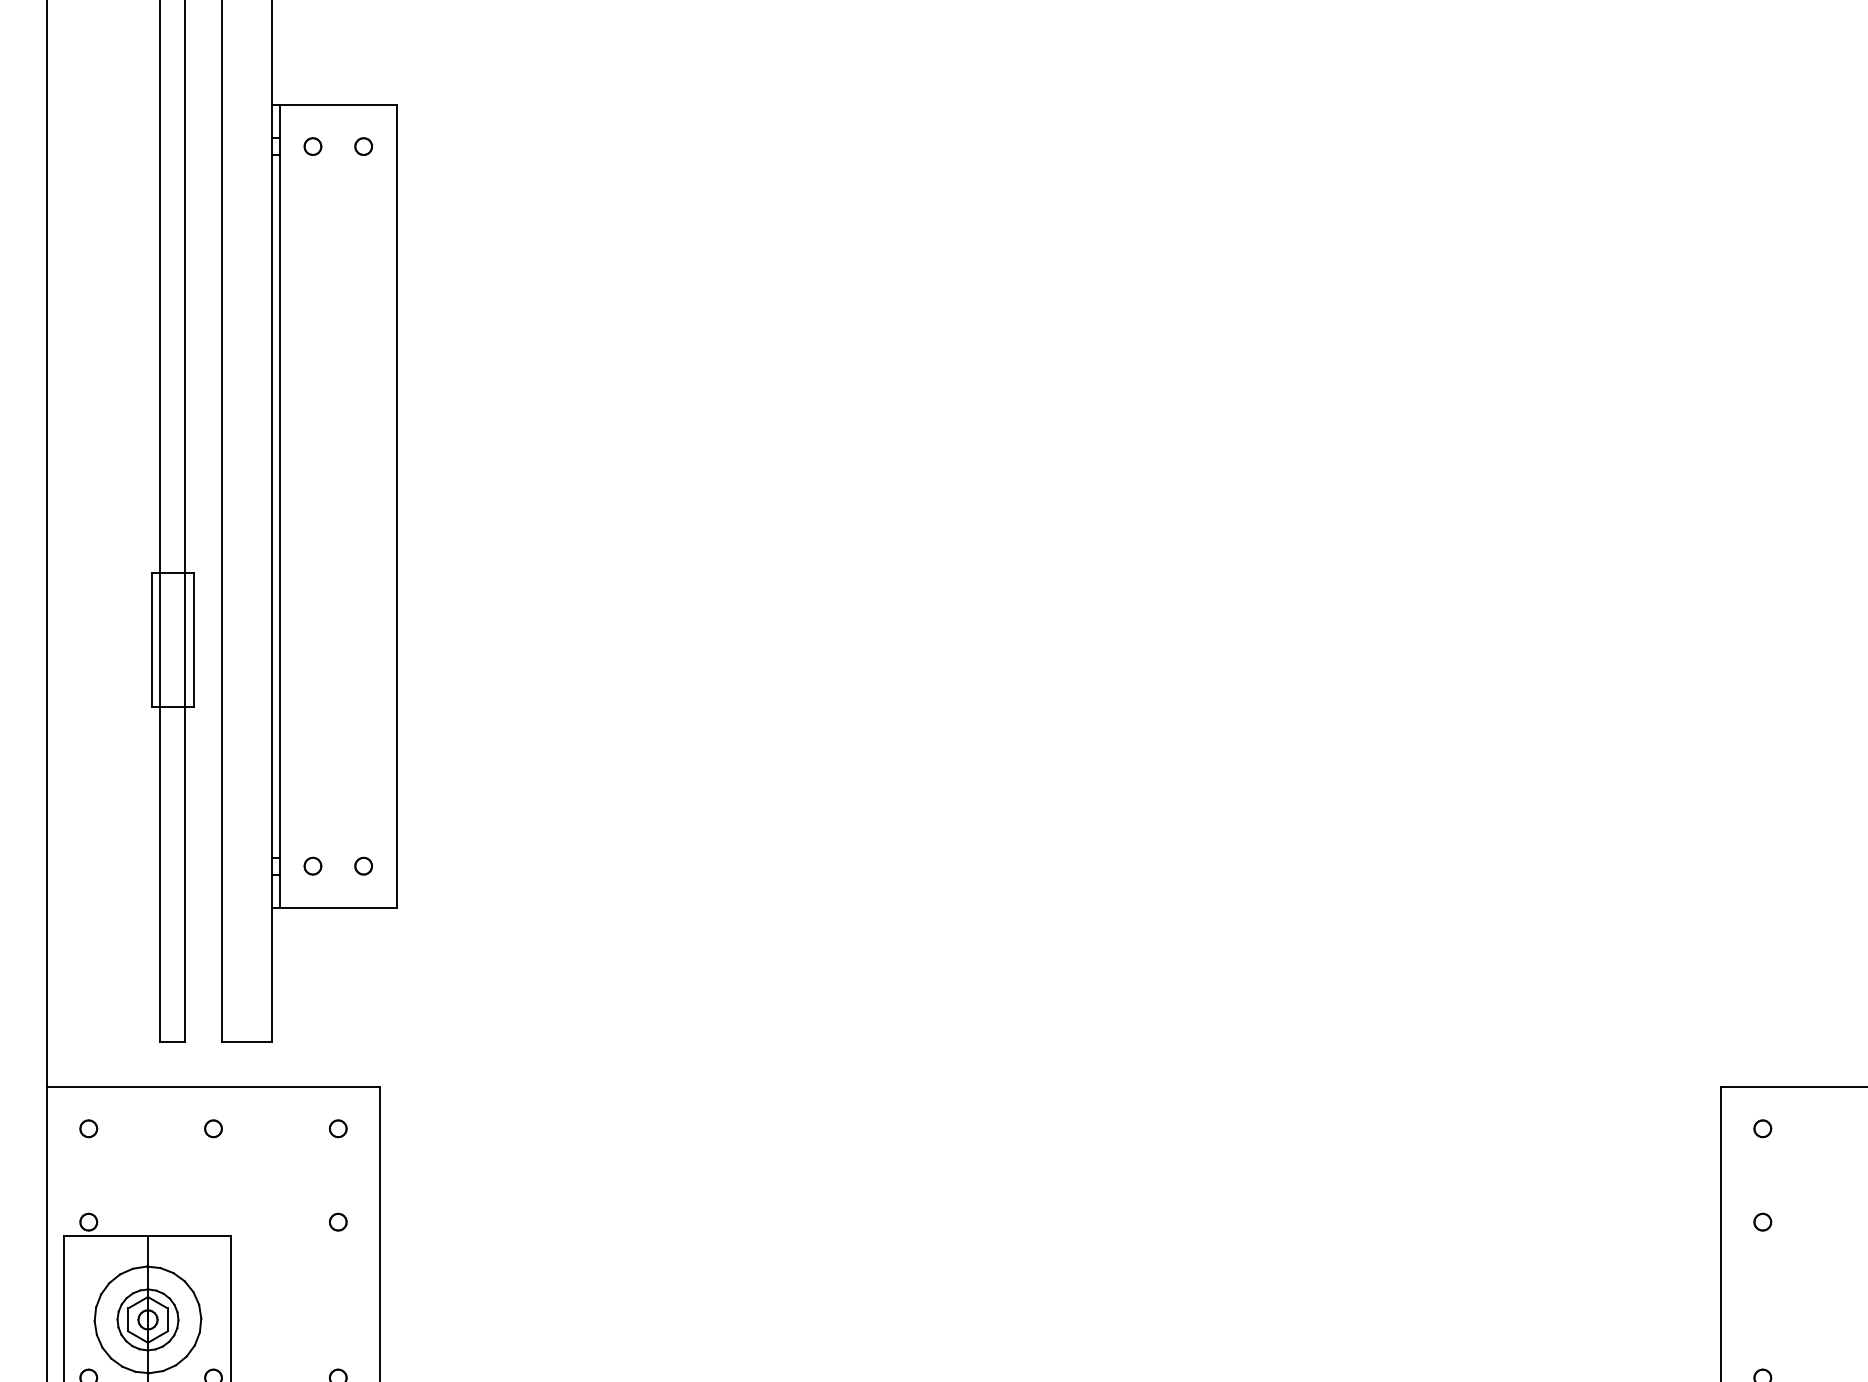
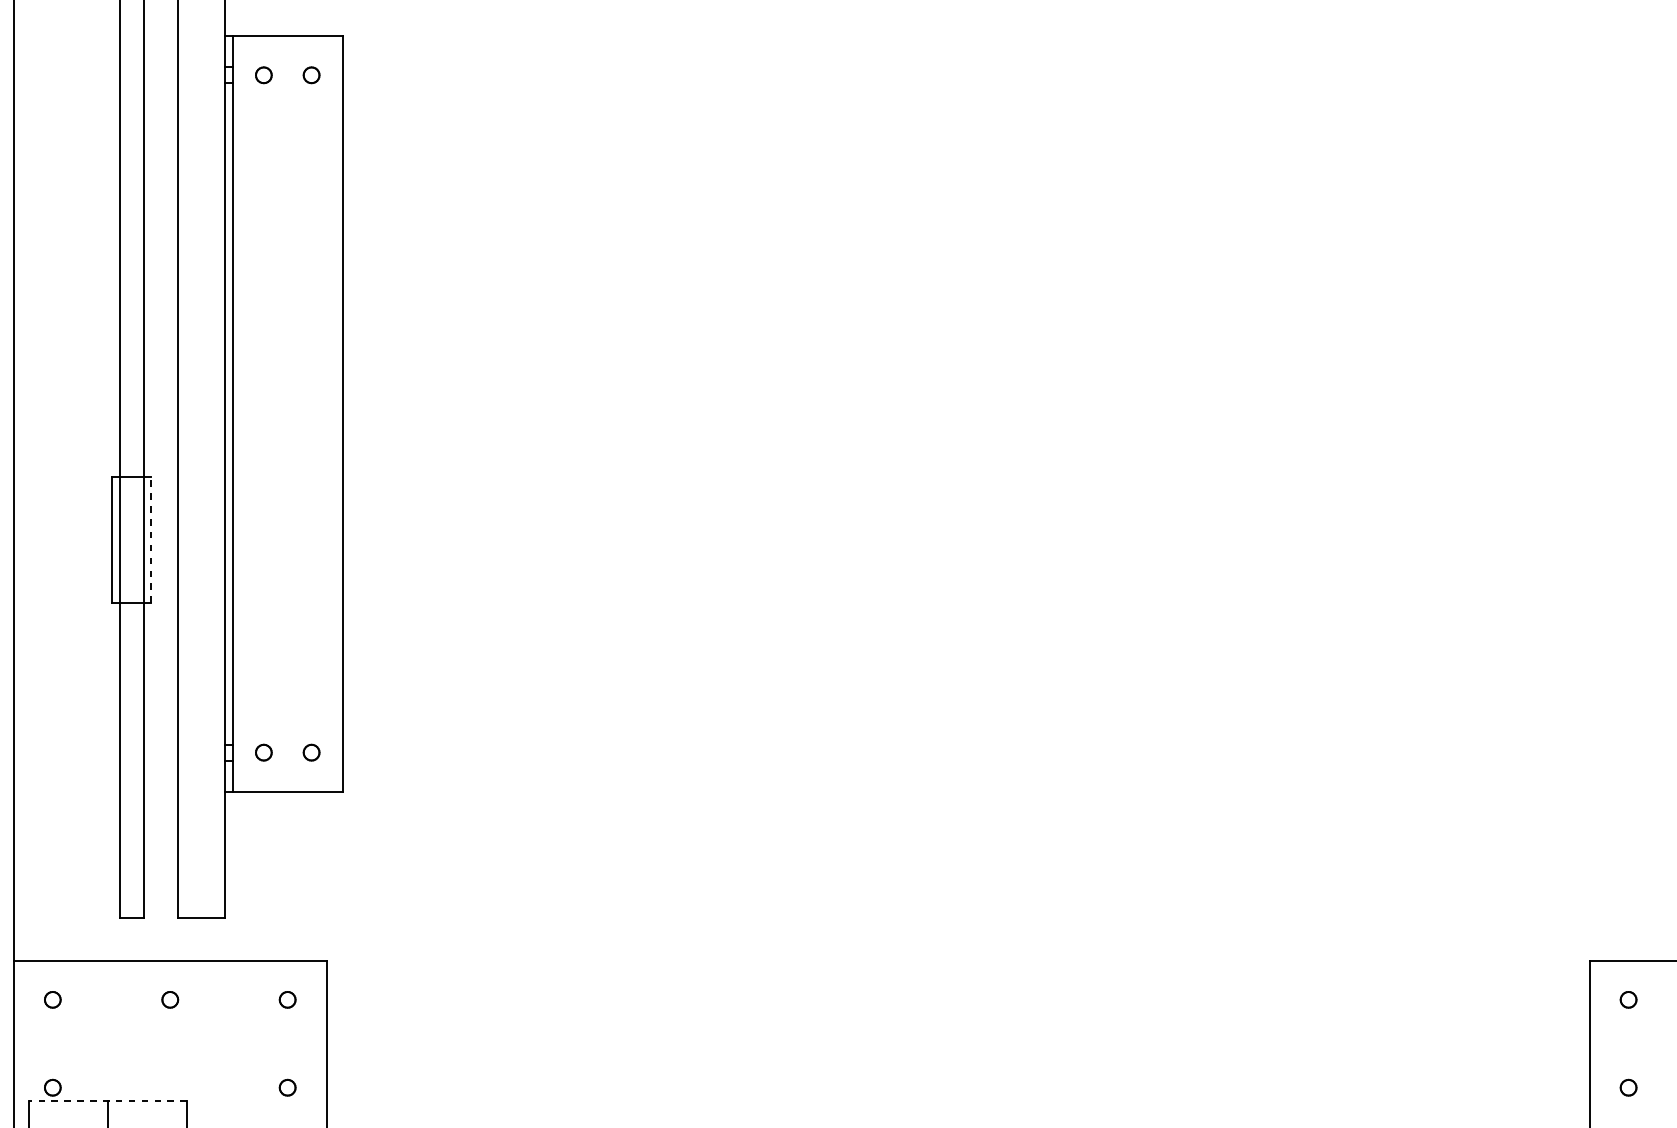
line: (193, 640) -> (151, 540), solid -> dashed
line: (147, 1235) -> (108, 1100), solid -> dashed

